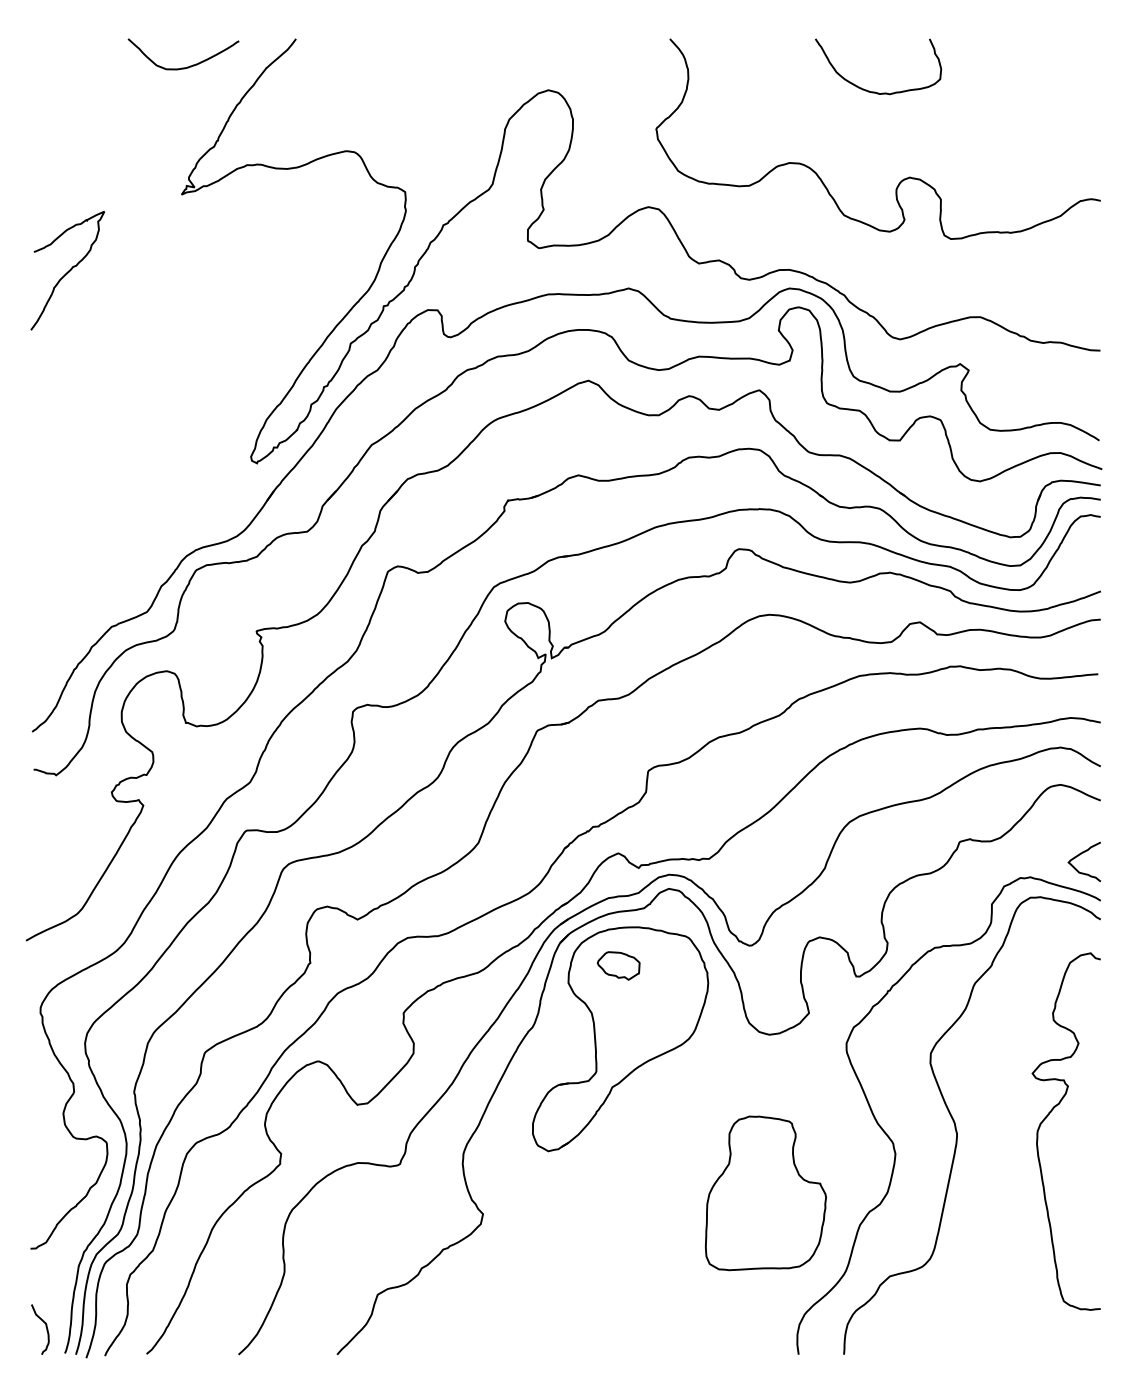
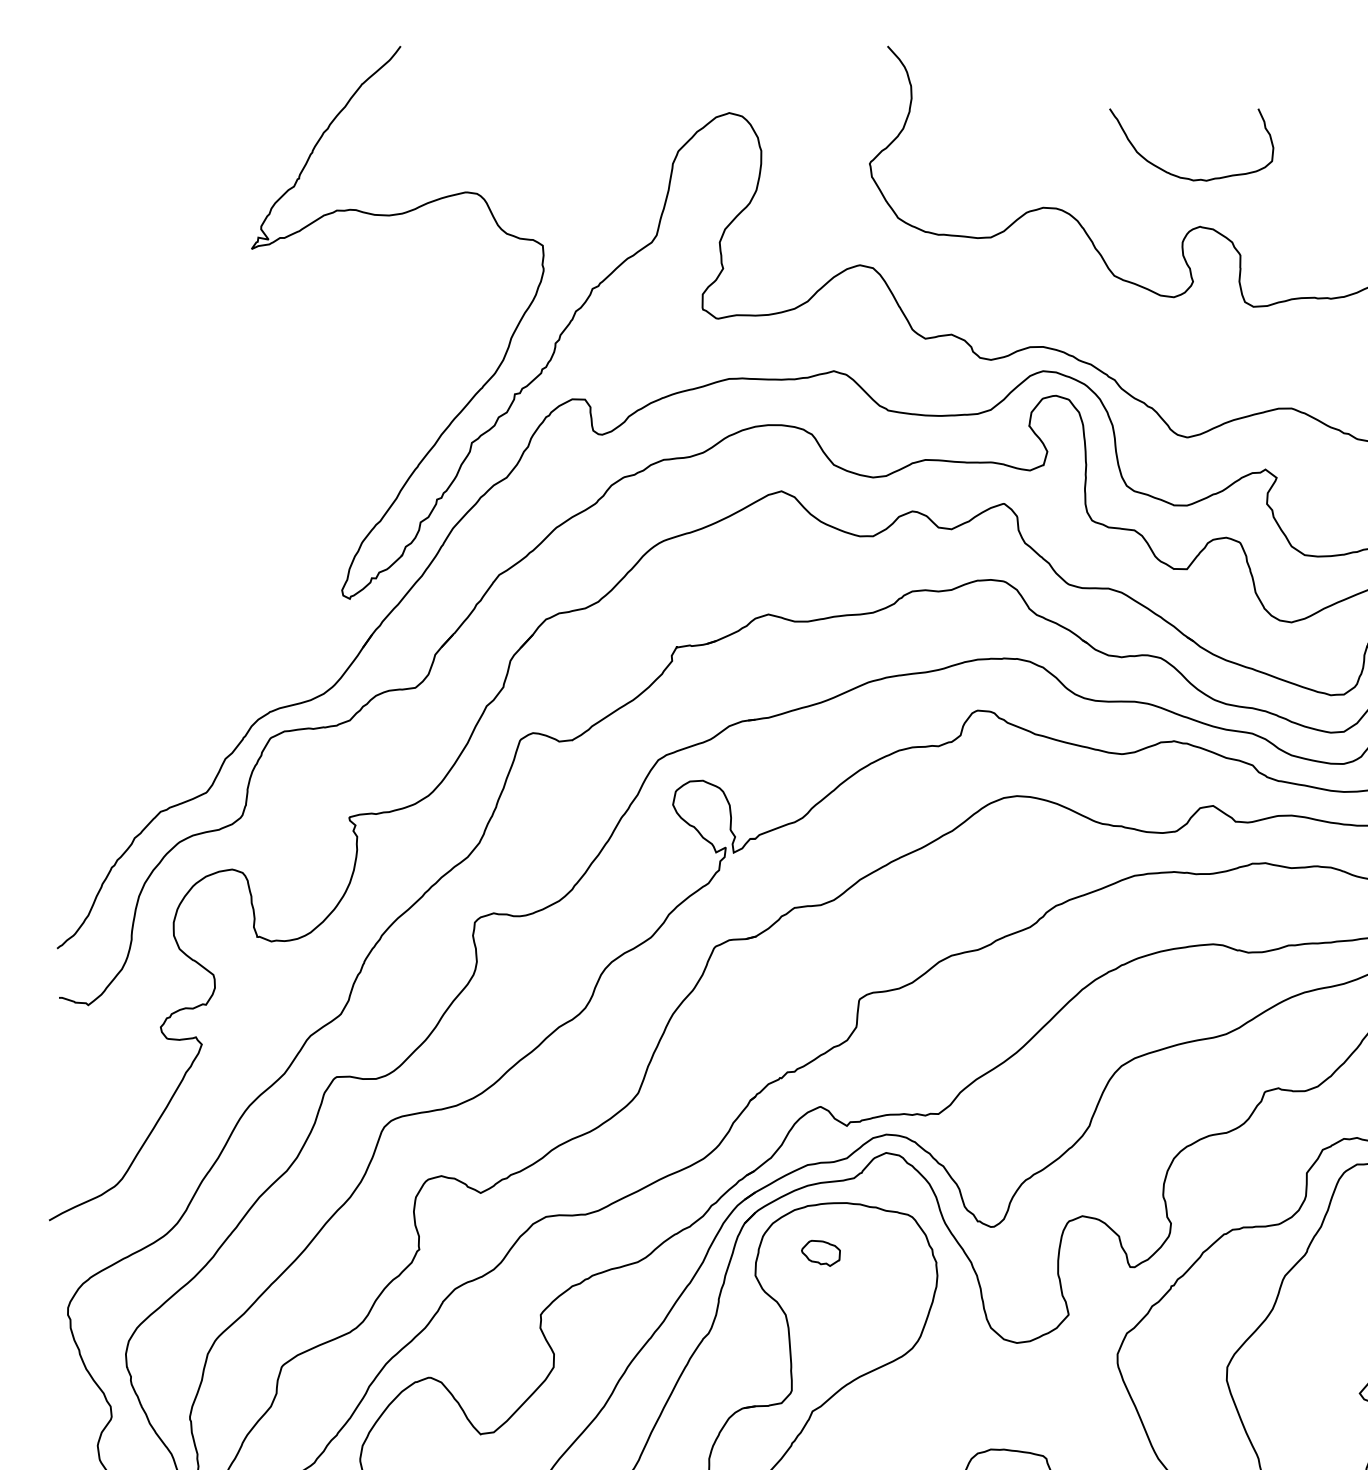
curve: (187, 66) -> (259, 82), removed
curve: (875, 91) -> (1187, 177), moved
curve: (68, 270) -> (104, 347), removed
part: (618, 965) -> (820, 1252), size x0.7

